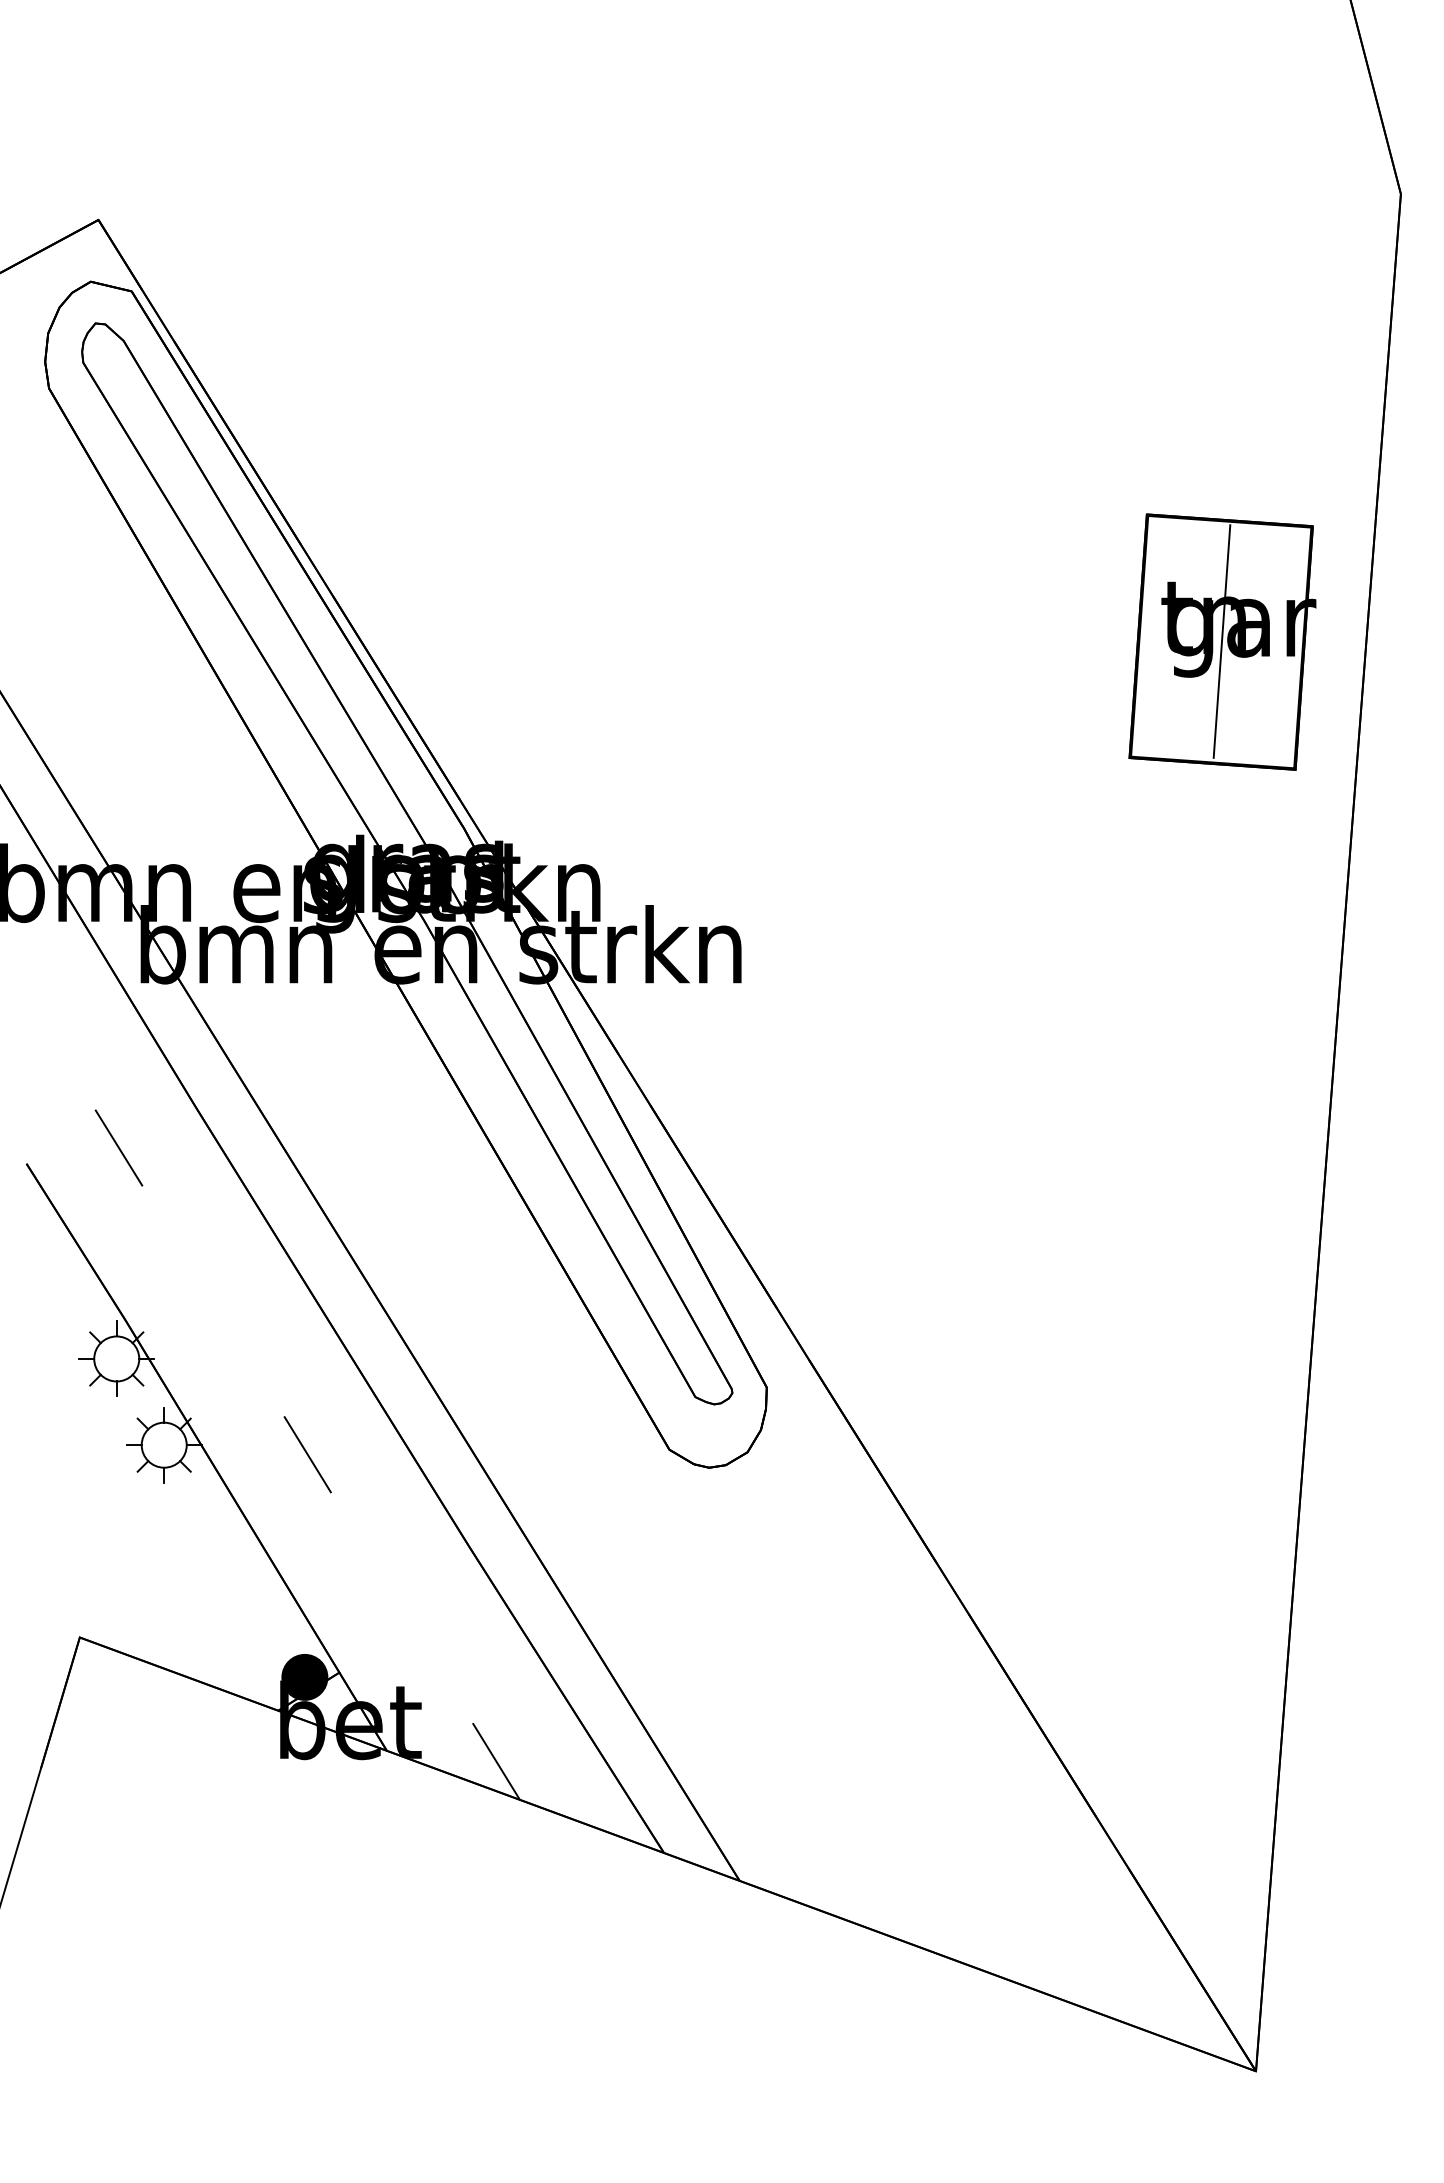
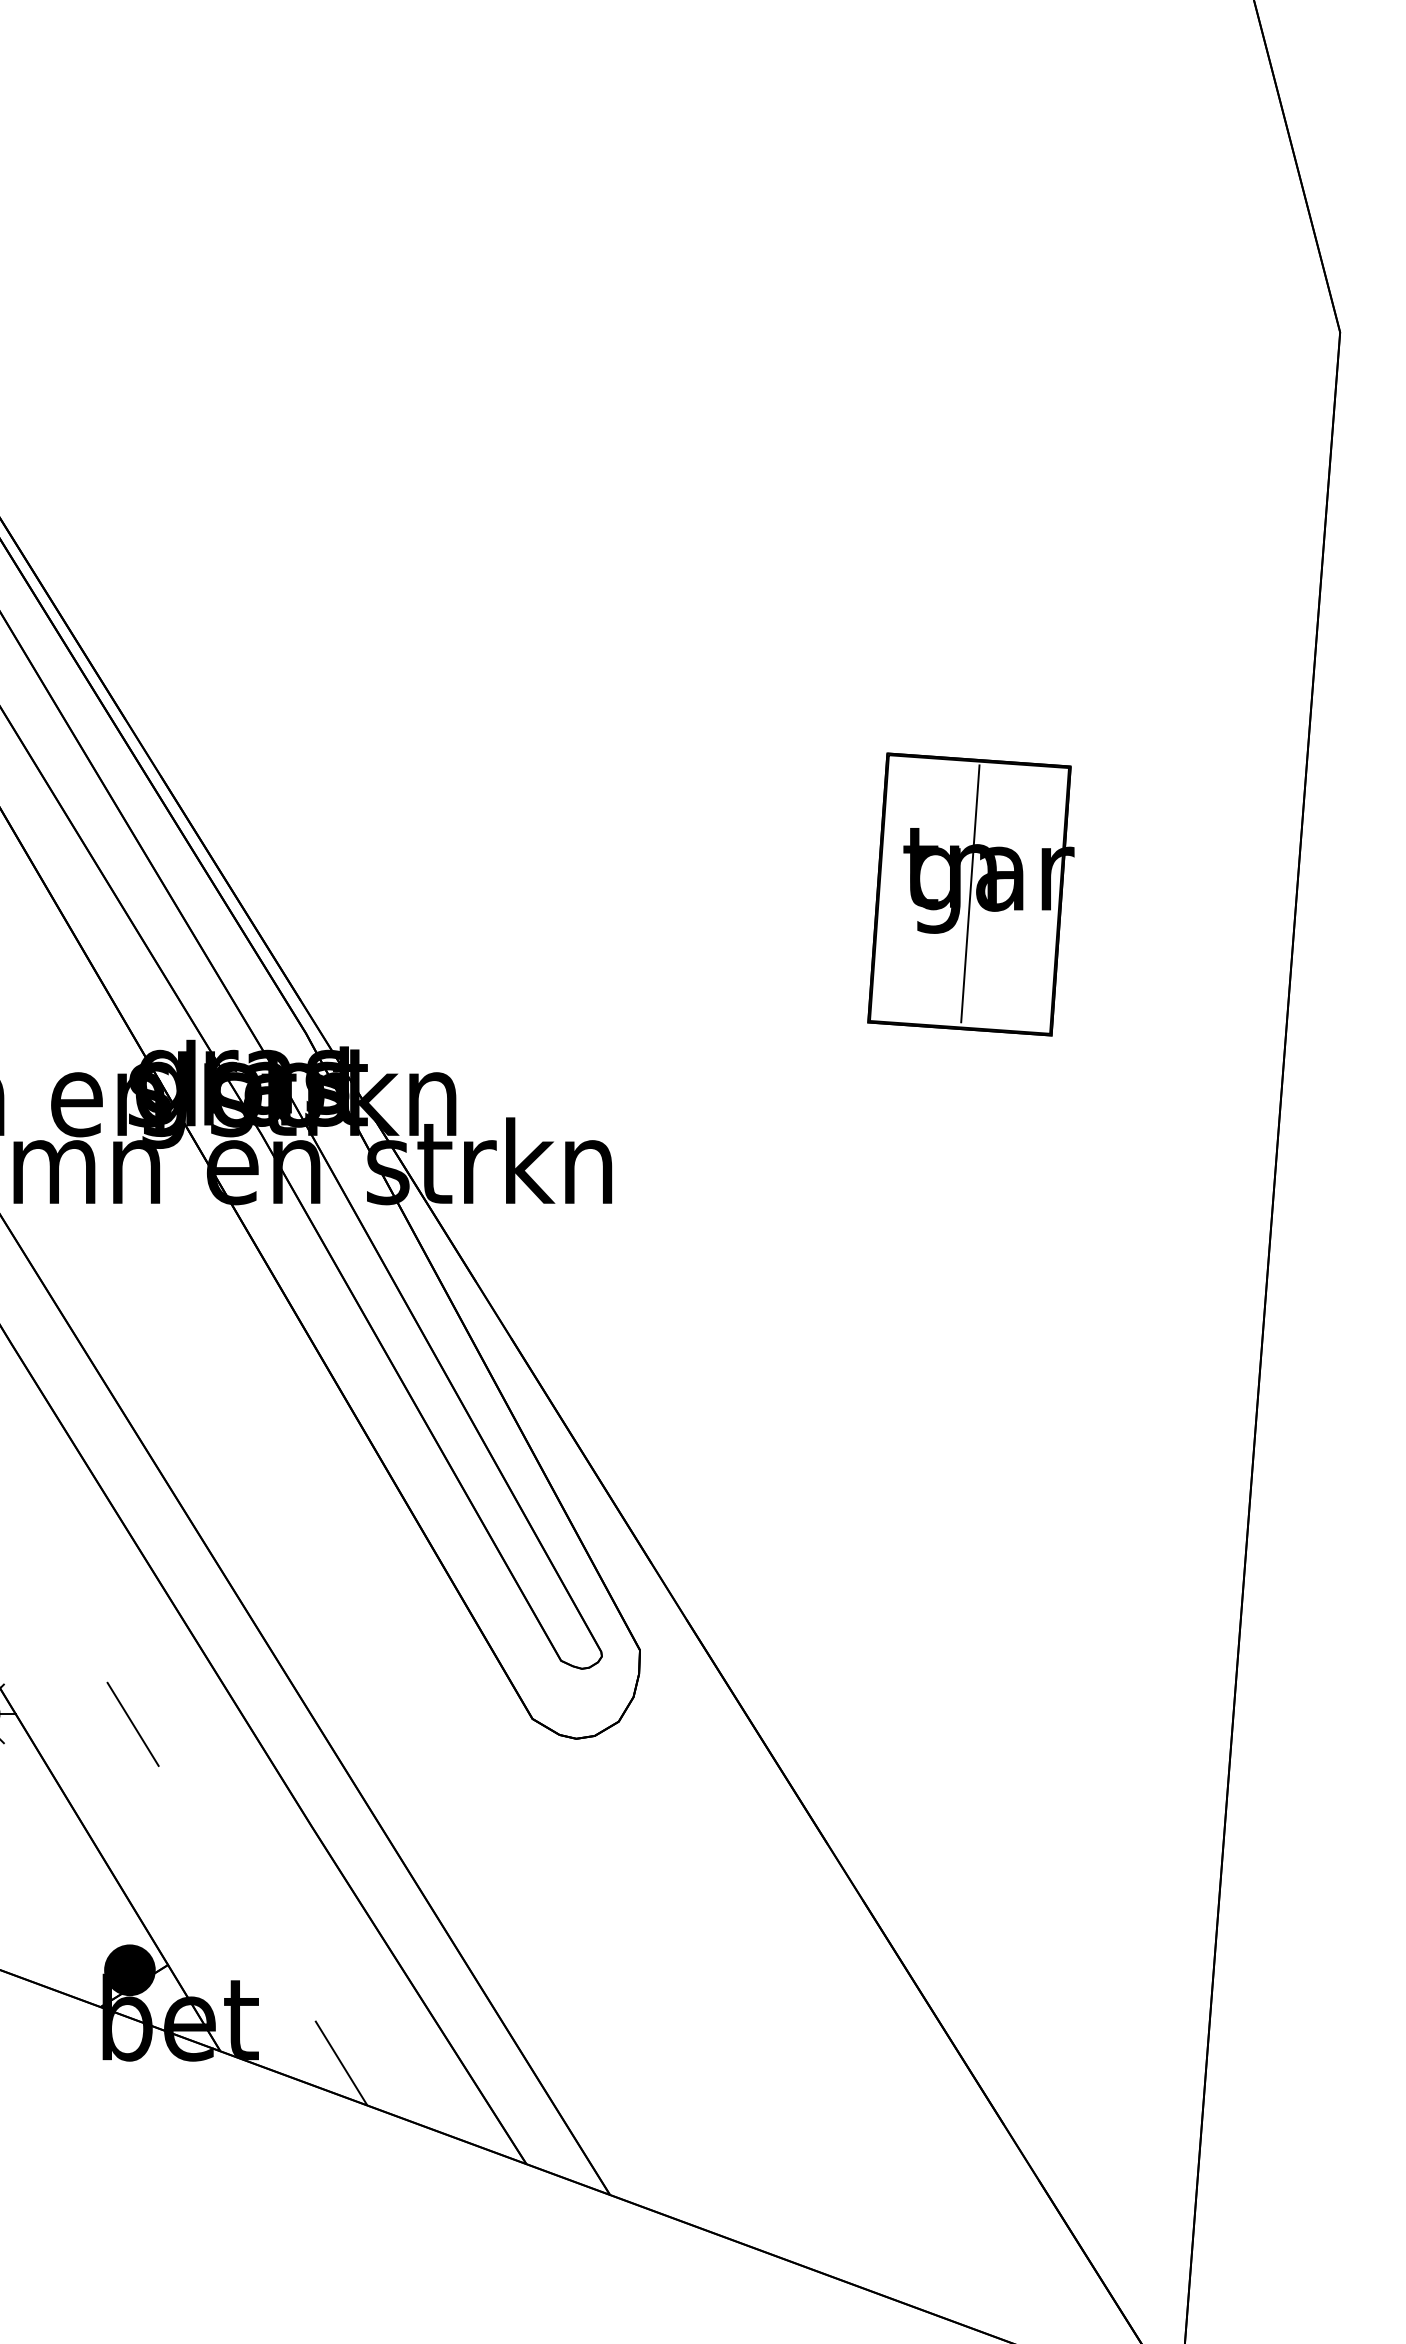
part: (1222, 641) -> (970, 893), moved

